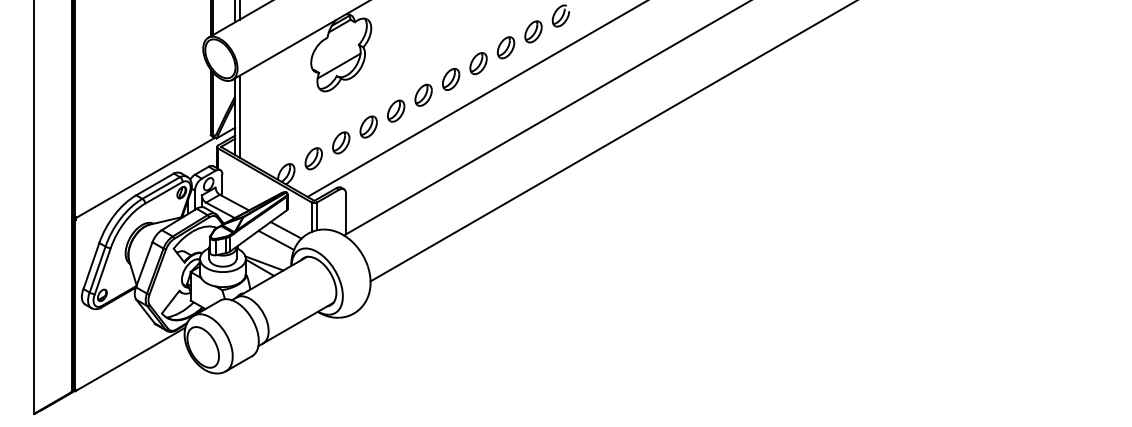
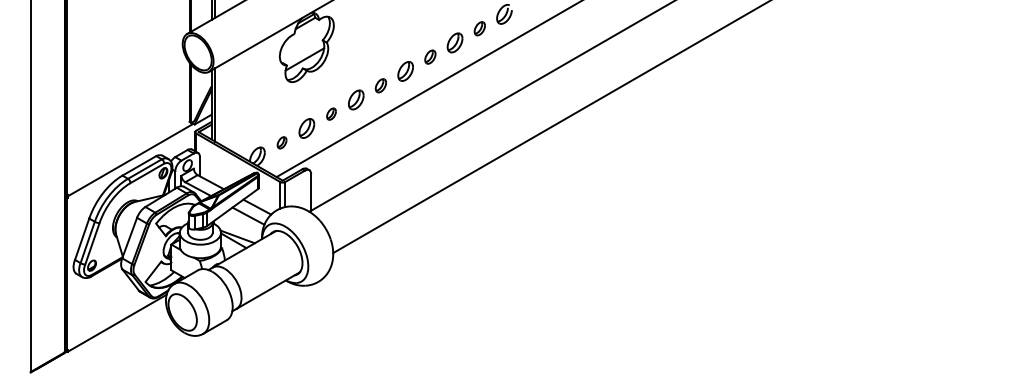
part: (533, 31) -> (479, 28), size x0.7
part: (478, 62) -> (430, 56), size x0.7
part: (423, 95) -> (380, 85), size x0.7
part: (368, 126) -> (331, 113), size x0.6
part: (313, 158) -> (281, 142), size x0.6

